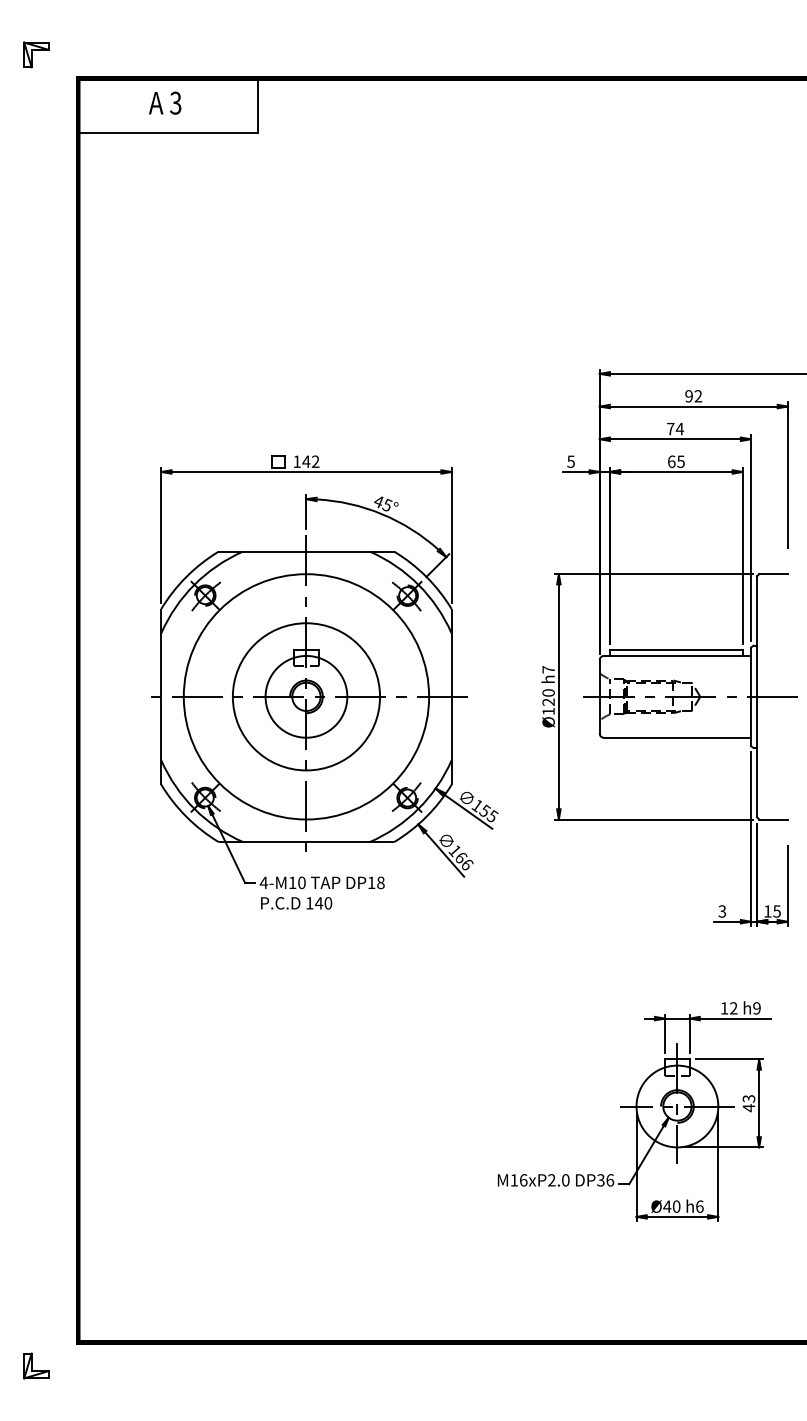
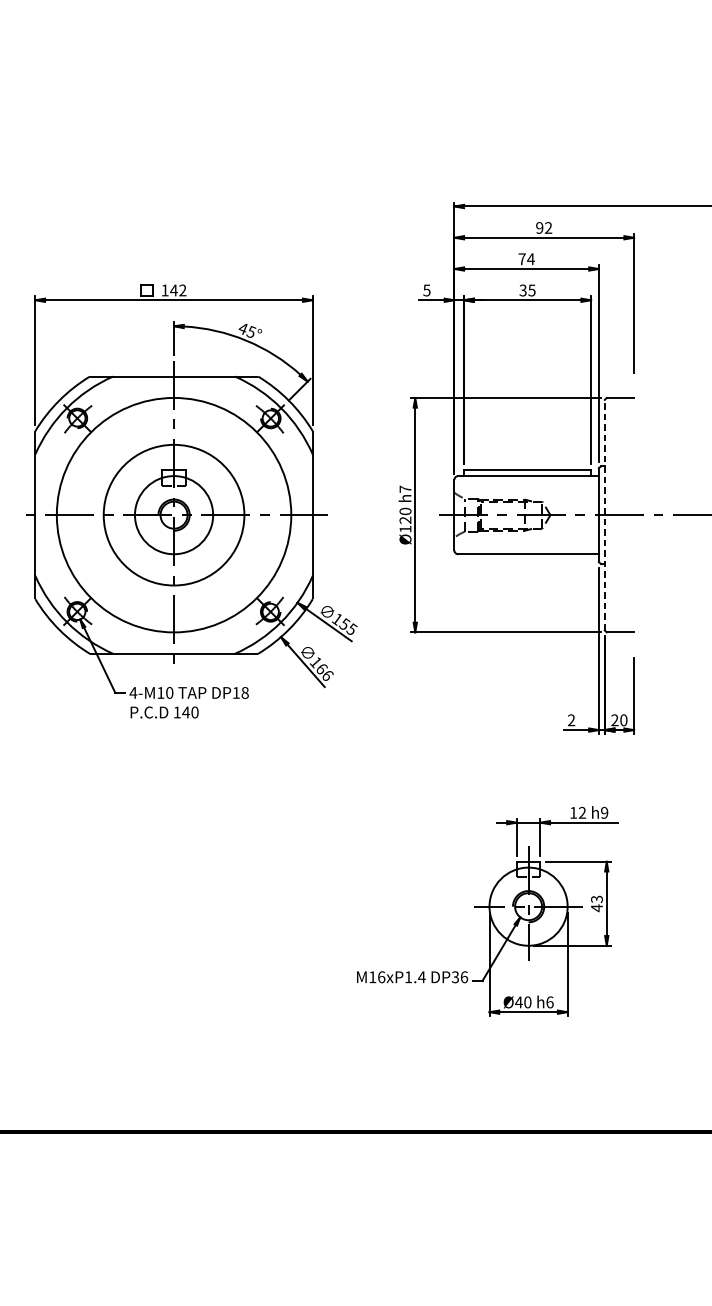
text: (671, 461) -> (522, 290), 65 -> 35
line: (757, 696) -> (605, 514), solid -> dashed
text: (722, 911) -> (571, 720), 3 -> 2
text: (772, 911) -> (619, 720), 15 -> 20
text: (558, 1180) -> (414, 977), M16xP2.0 -> M16xP1.4

